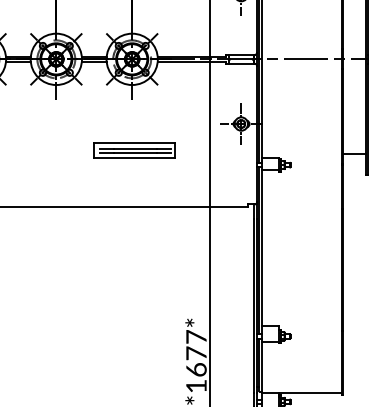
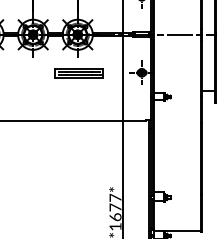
part: (133, 150) -> (78, 73), moved

